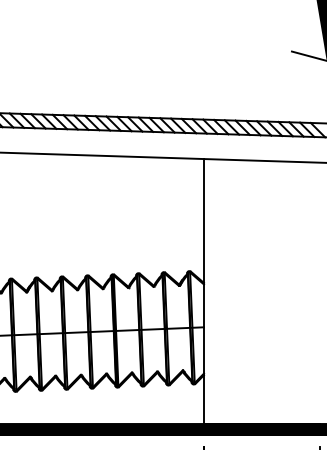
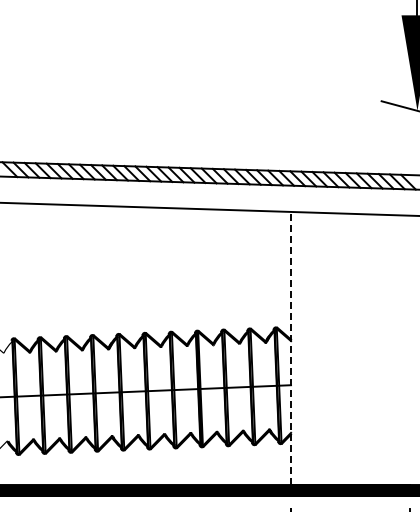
line: (204, 290) -> (291, 347), solid -> dashed

